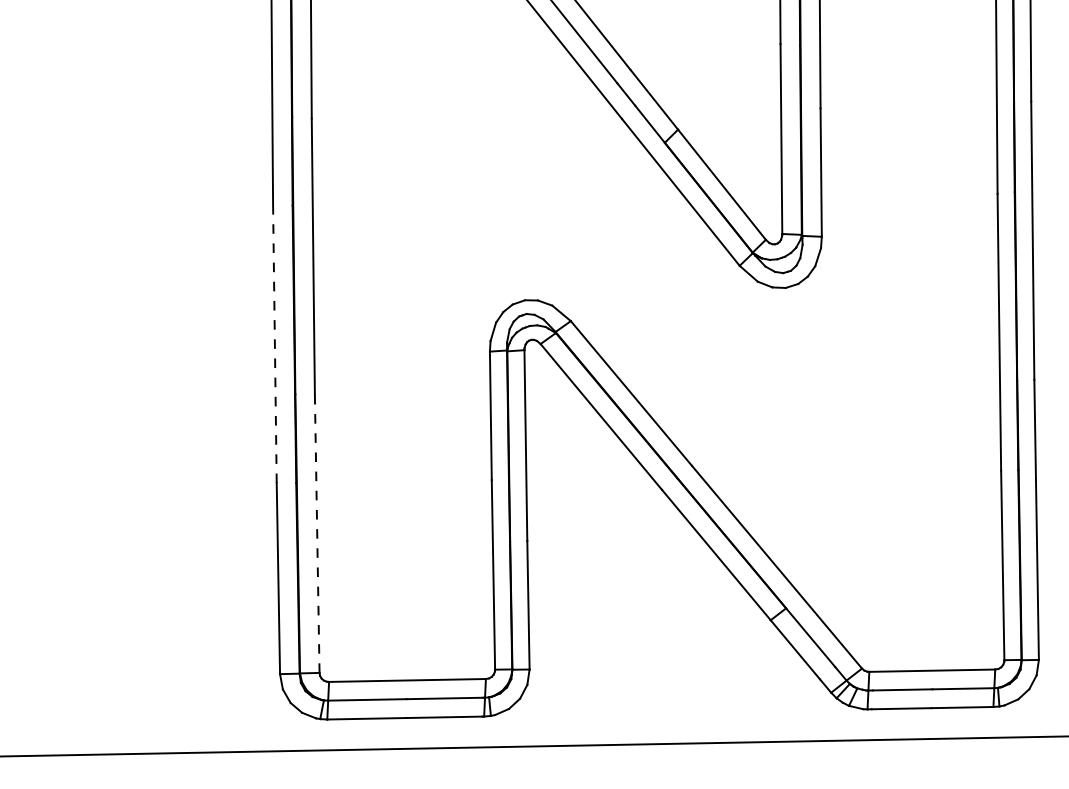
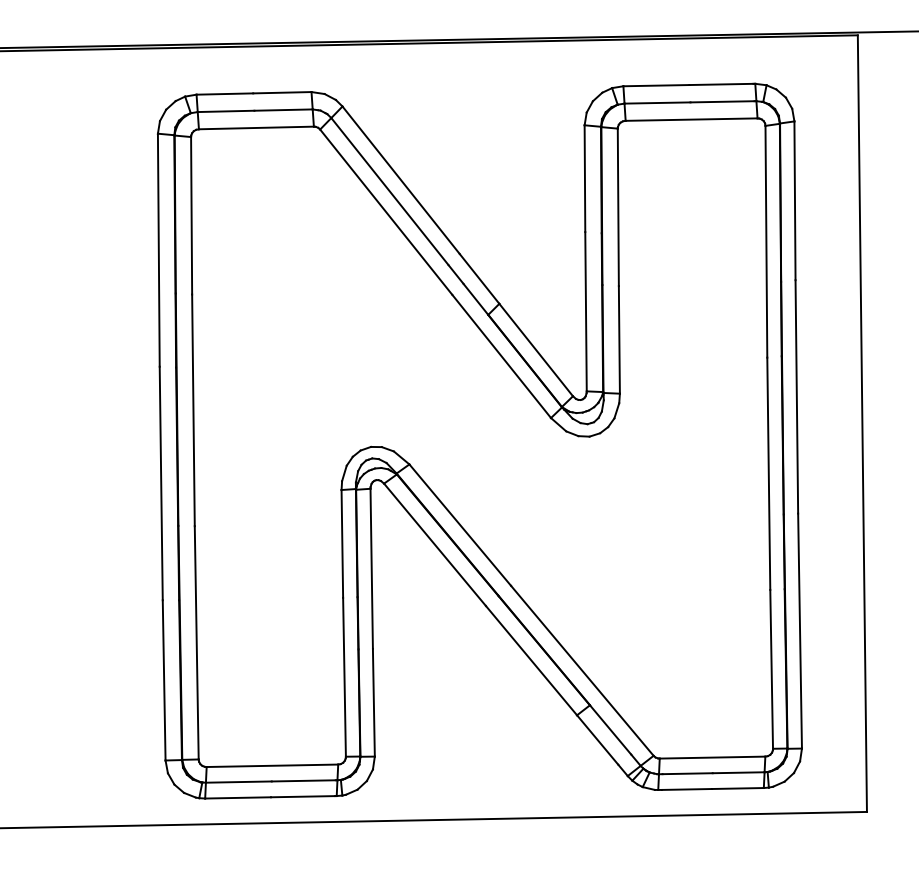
line: (275, 343) -> (161, 483), dashed -> solid
line: (316, 533) -> (196, 642), dashed -> solid

